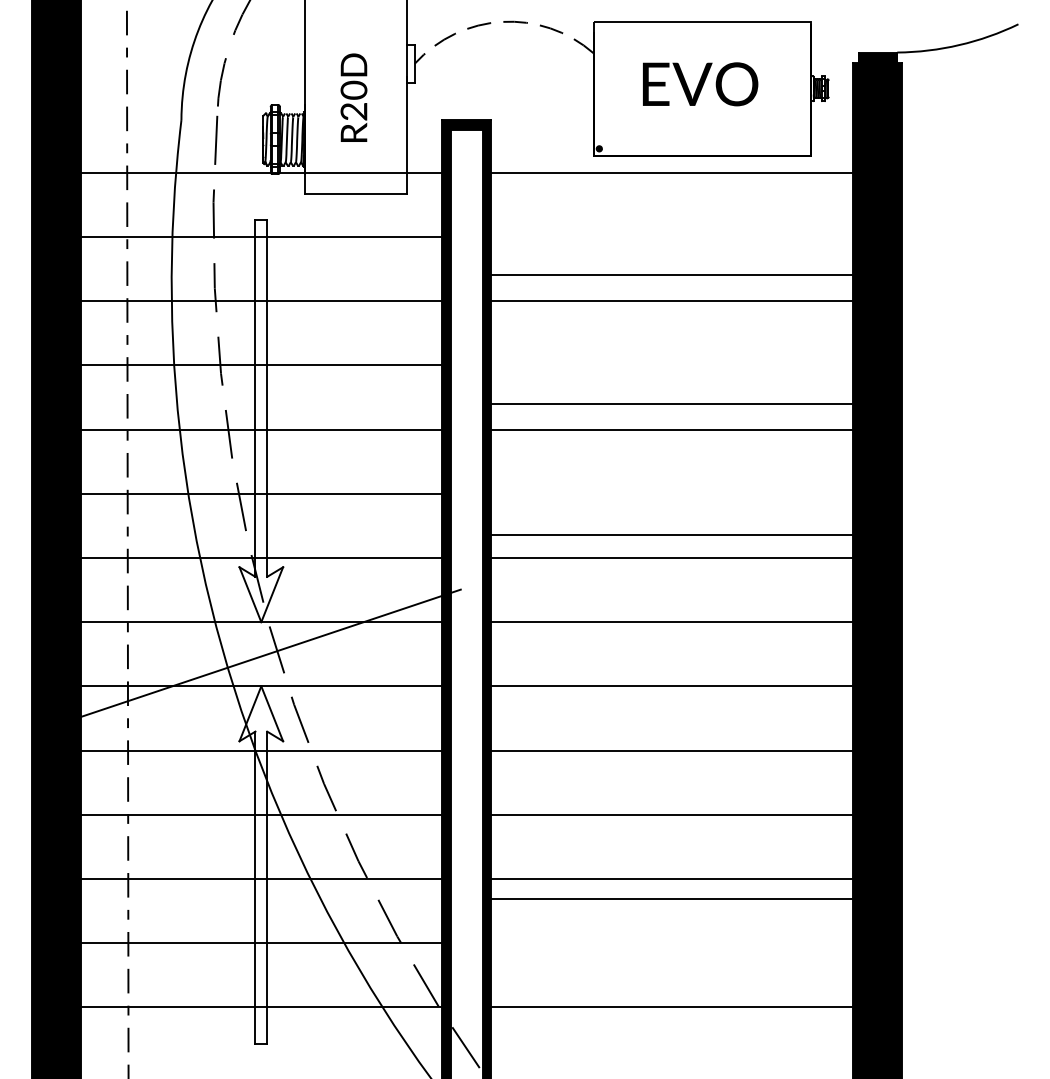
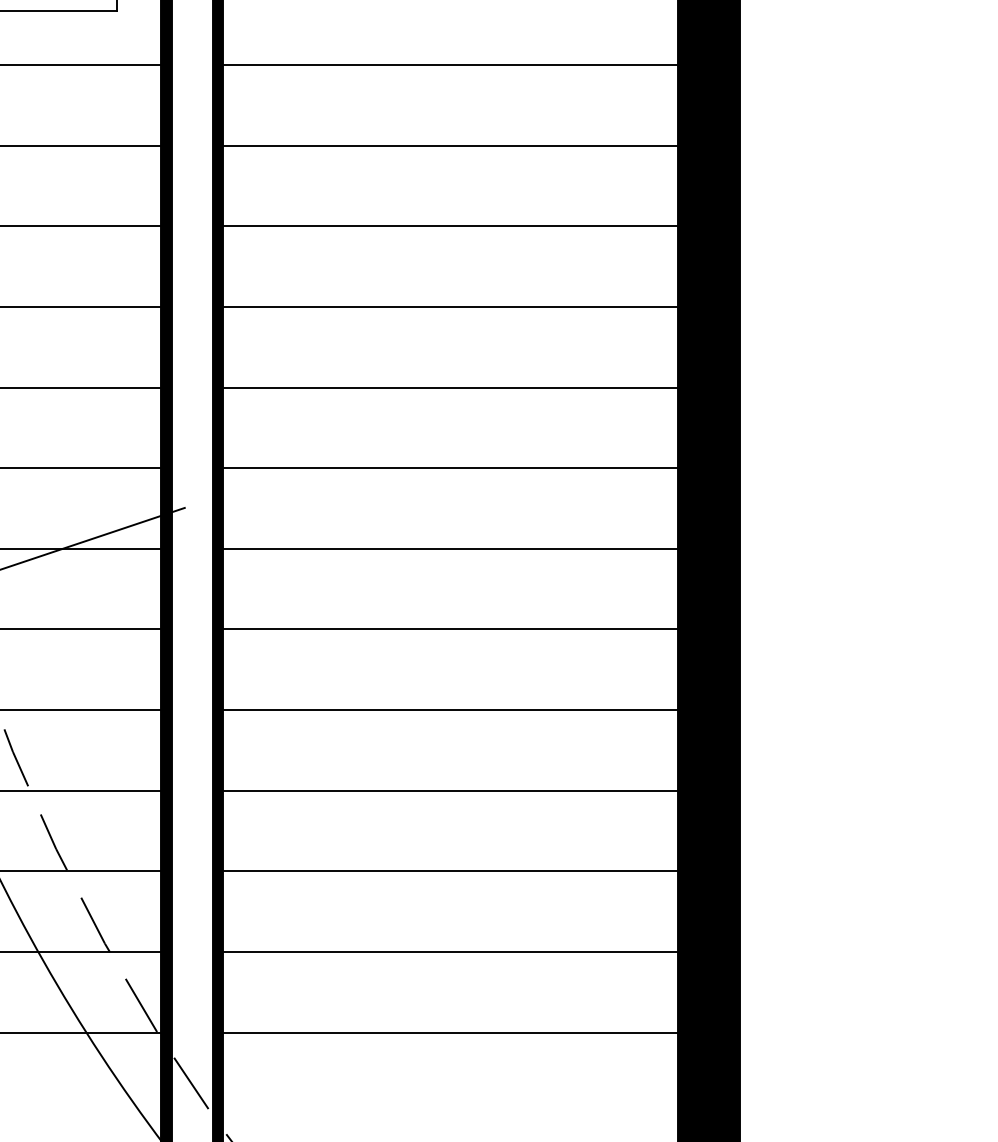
line: (672, 275) -> (450, 65), moved
line: (672, 404) -> (450, 226), moved
line: (672, 534) -> (450, 387), moved
line: (672, 899) -> (450, 952), moved

